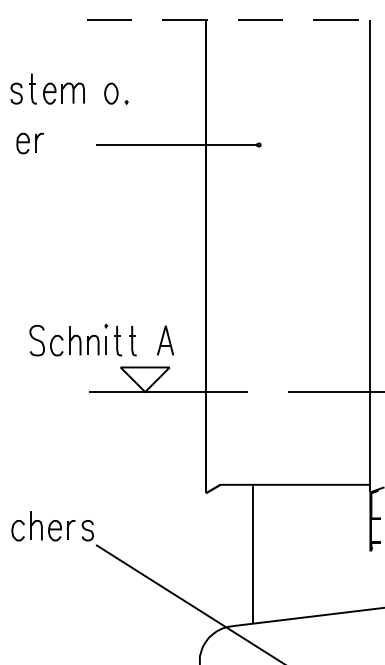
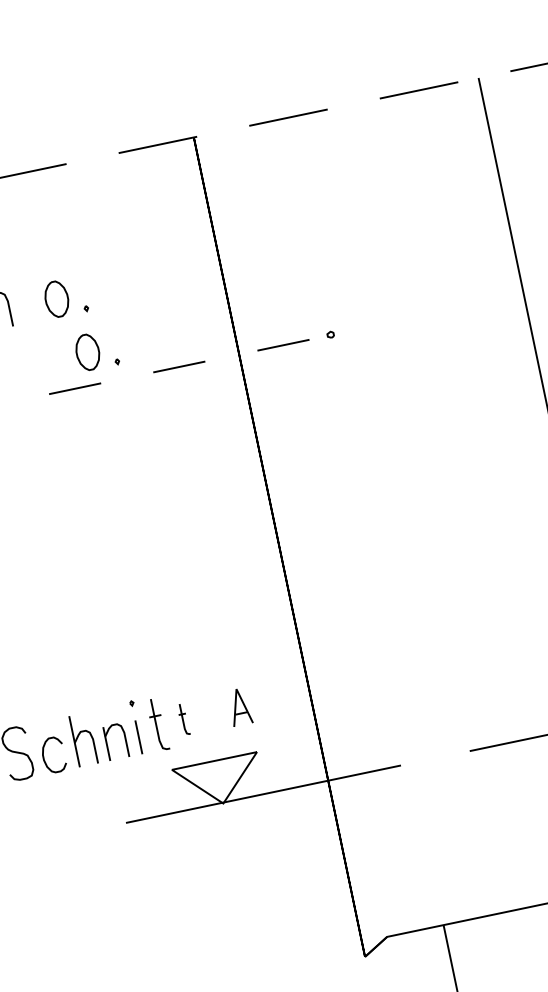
part: (127, 126) -> (96, 350), added
line: (178, 145) -> (191, 364), solid -> dashed
part: (132, 340) -> (182, 718), size x0.6
part: (165, 340) -> (239, 706), size x0.7

